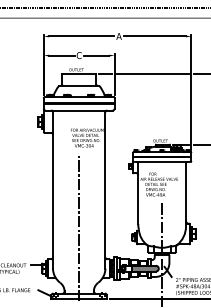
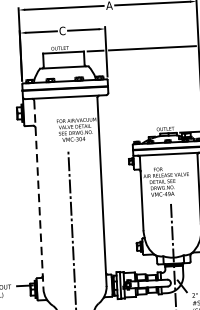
line: (53, 190) -> (39, 195), solid -> dashed
fill: (144, 268) -> (153, 283), removed

